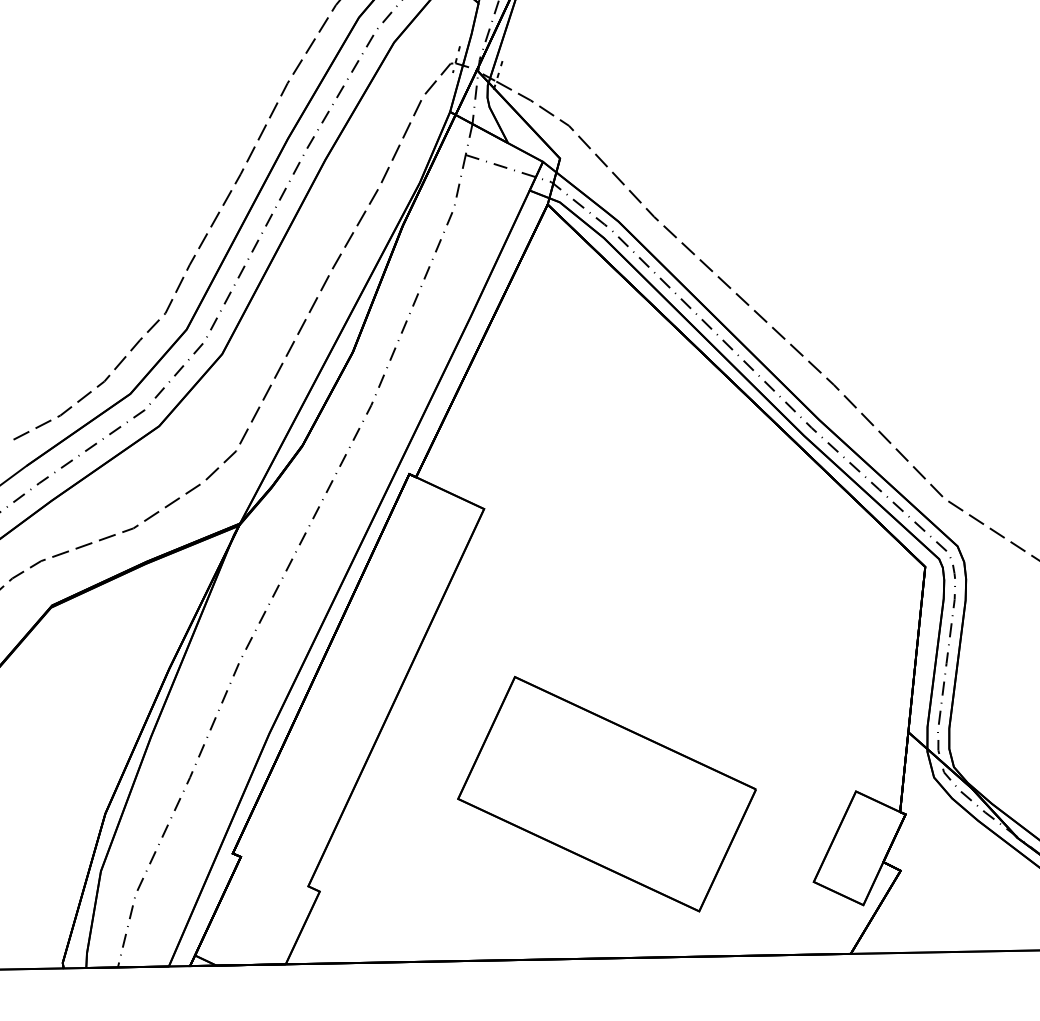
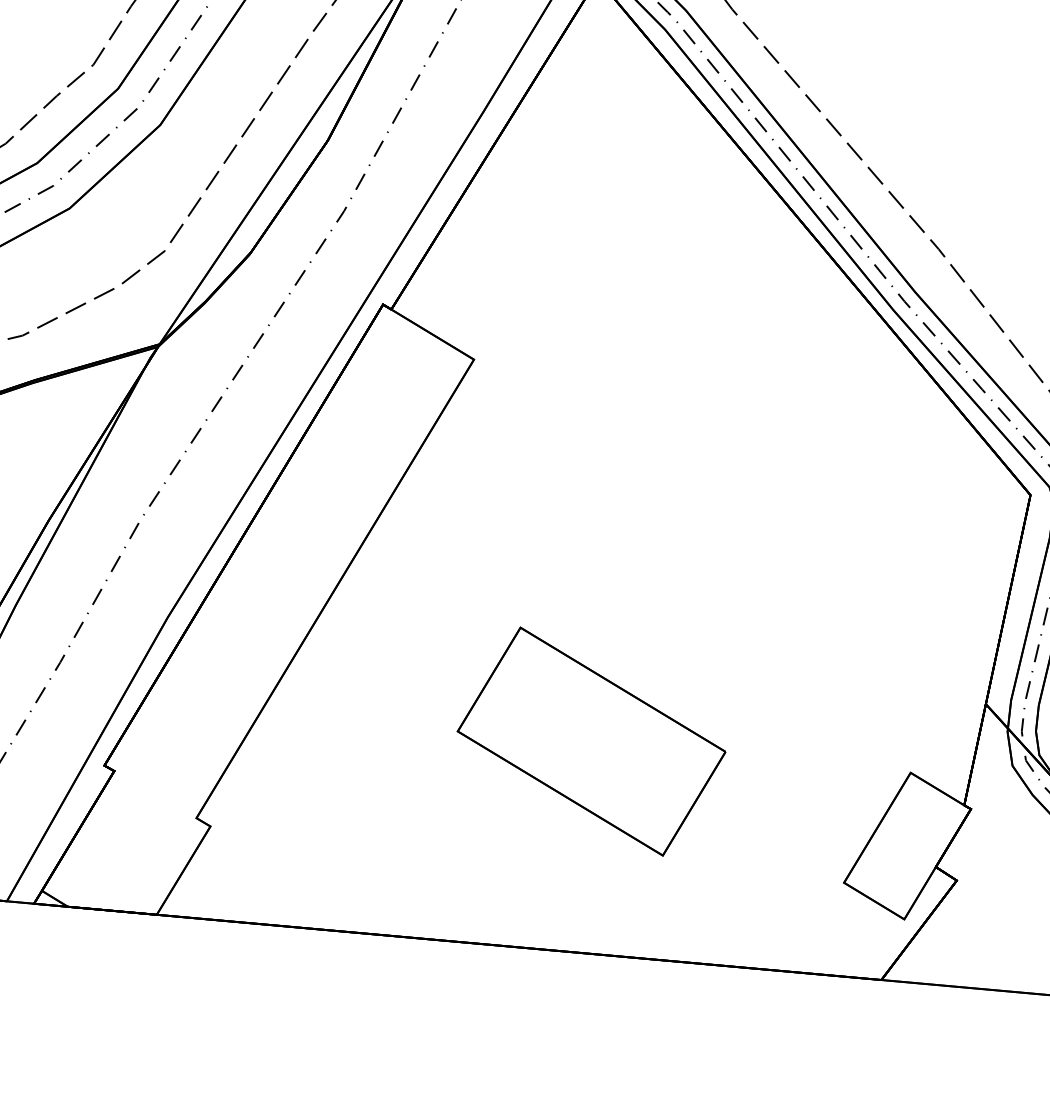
part: (606, 793) -> (591, 740), size x0.7

